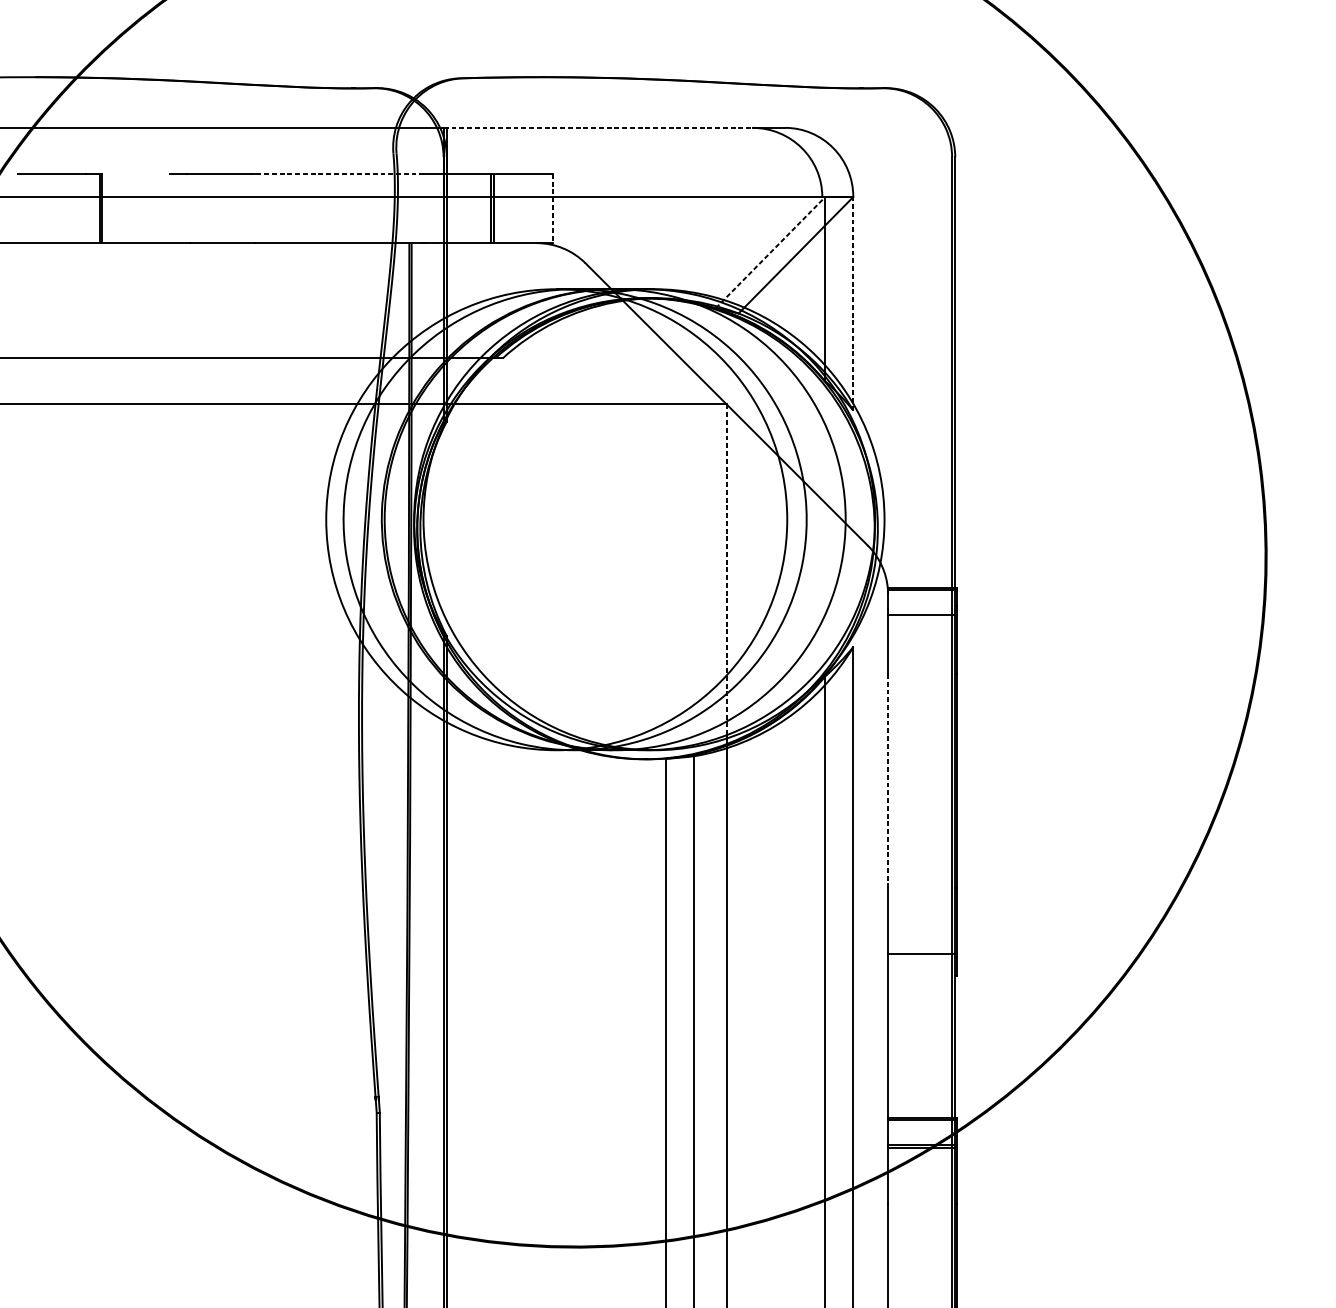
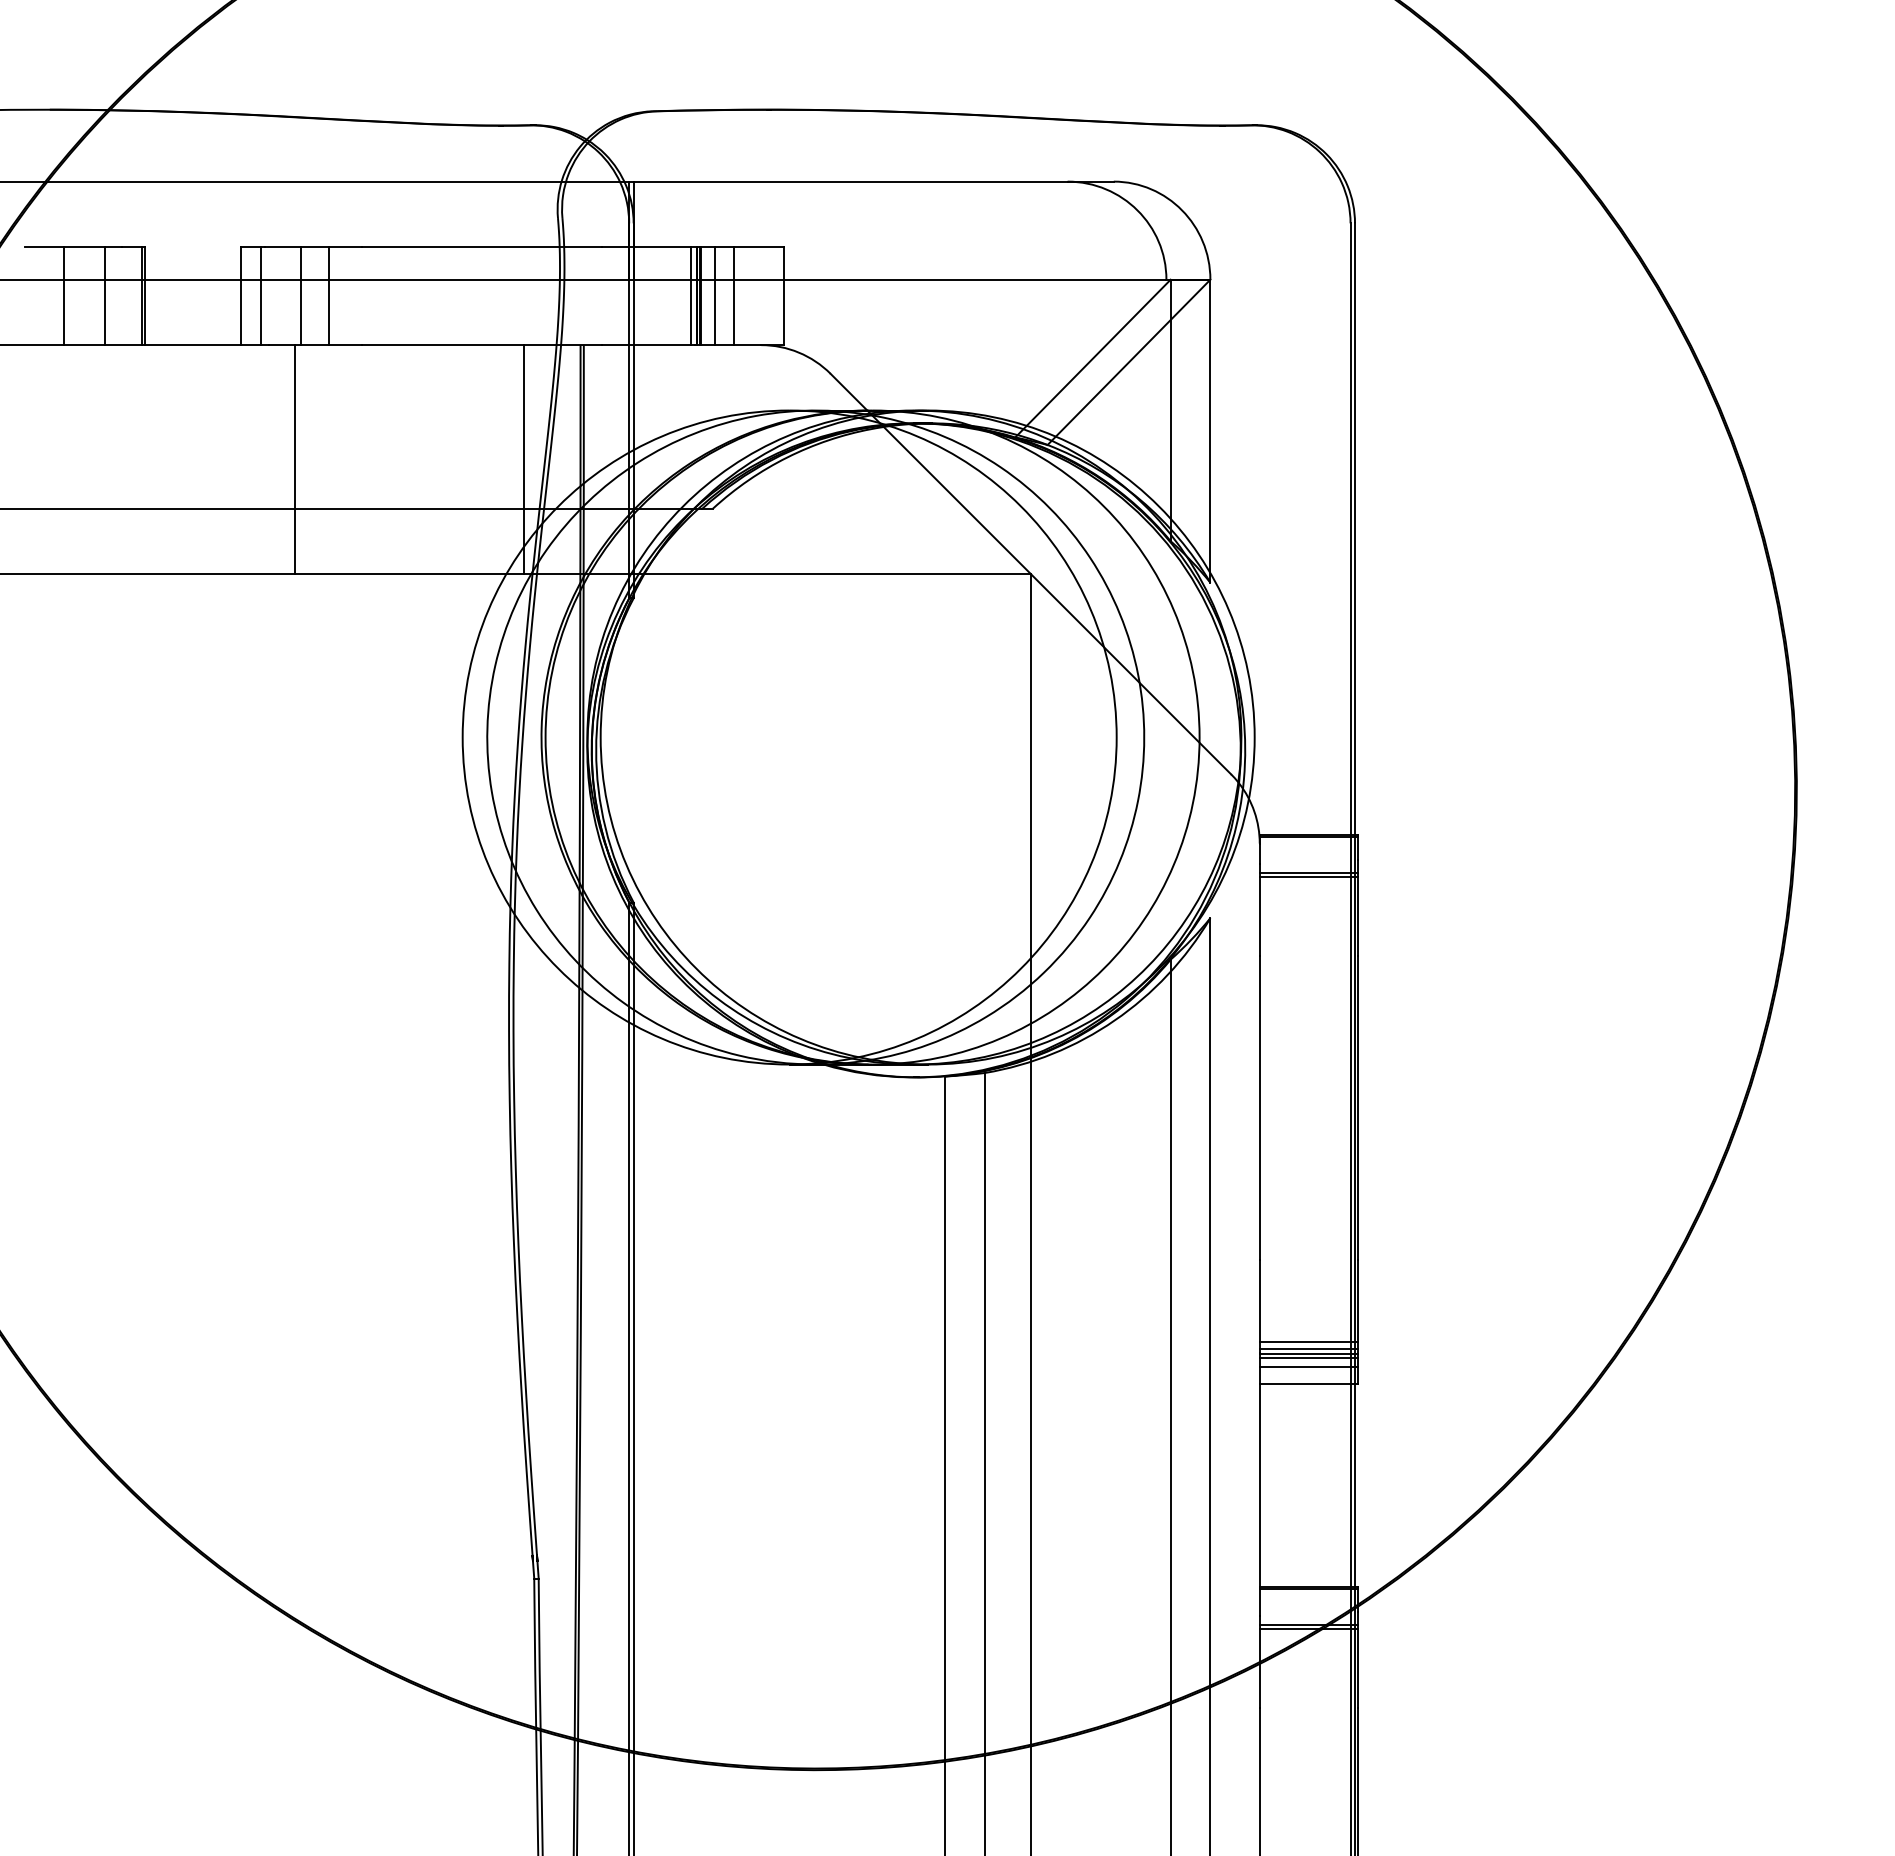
line: (598, 127) -> (849, 181), dashed -> solid
line: (339, 174) -> (481, 247), dashed -> solid
line: (44, 208) -> (63, 296), added
line: (73, 208) -> (104, 296), added
line: (170, 208) -> (241, 296), added
line: (184, 208) -> (261, 296), added
line: (211, 208) -> (300, 296), added
line: (231, 208) -> (328, 296), added
line: (486, 208) -> (690, 296), added
line: (503, 208) -> (714, 296), added
line: (517, 208) -> (734, 296), added
line: (553, 208) -> (784, 296), dashed -> solid
line: (770, 252) -> (1092, 358), dashed -> solid
line: (853, 303) -> (1210, 430), dashed -> solid
line: (208, 323) -> (295, 459), added
line: (369, 323) -> (524, 459), added
line: (726, 569) -> (1030, 808), dashed -> solid
line: (922, 617) -> (1308, 876), added
line: (887, 780) -> (1259, 1107), dashed -> solid
line: (922, 945) -> (1308, 1341), added
line: (922, 950) -> (1308, 1348), added
line: (921, 957) -> (1307, 1358), added
line: (922, 963) -> (1308, 1367), added
line: (921, 975) -> (1307, 1384), added

